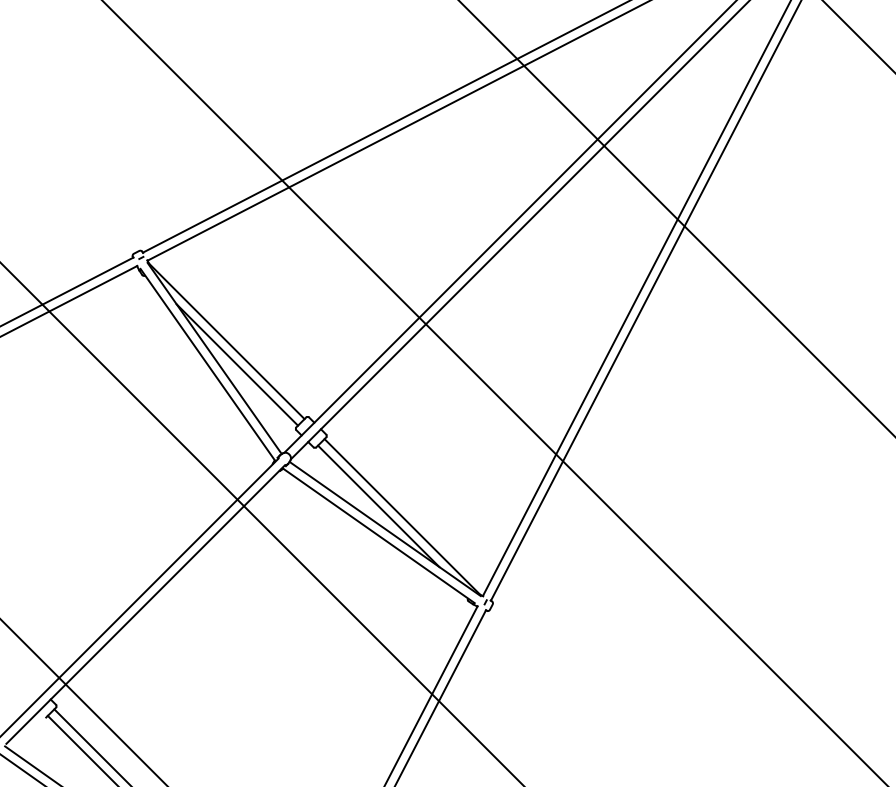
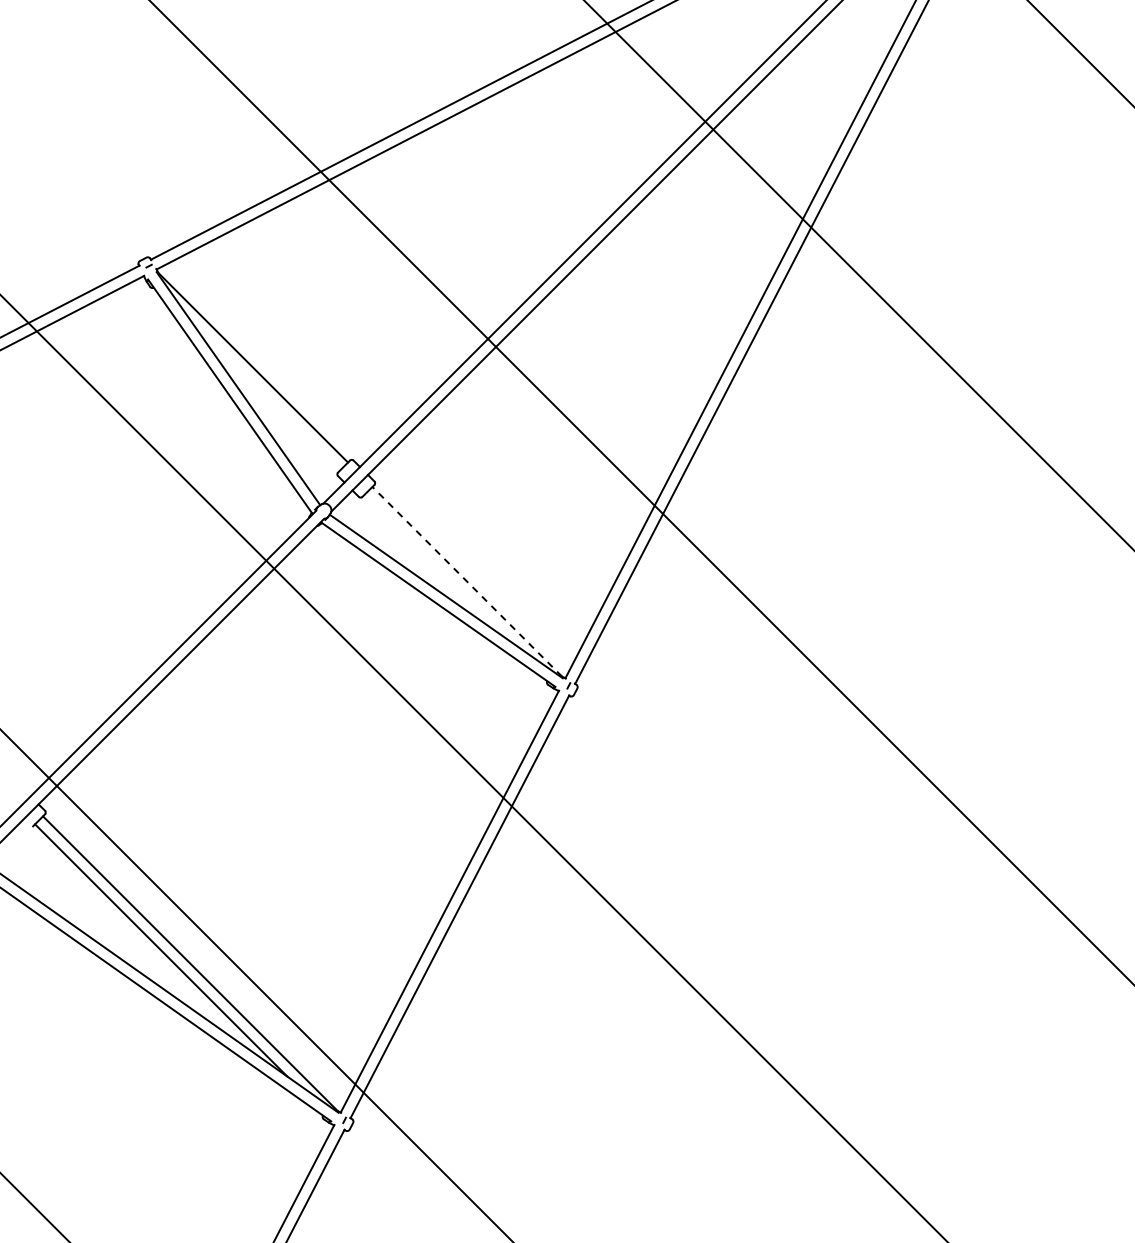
line: (237, 364) -> (266, 396), removed
line: (378, 506) -> (438, 568), removed
line: (401, 516) -> (466, 581), solid -> dashed

